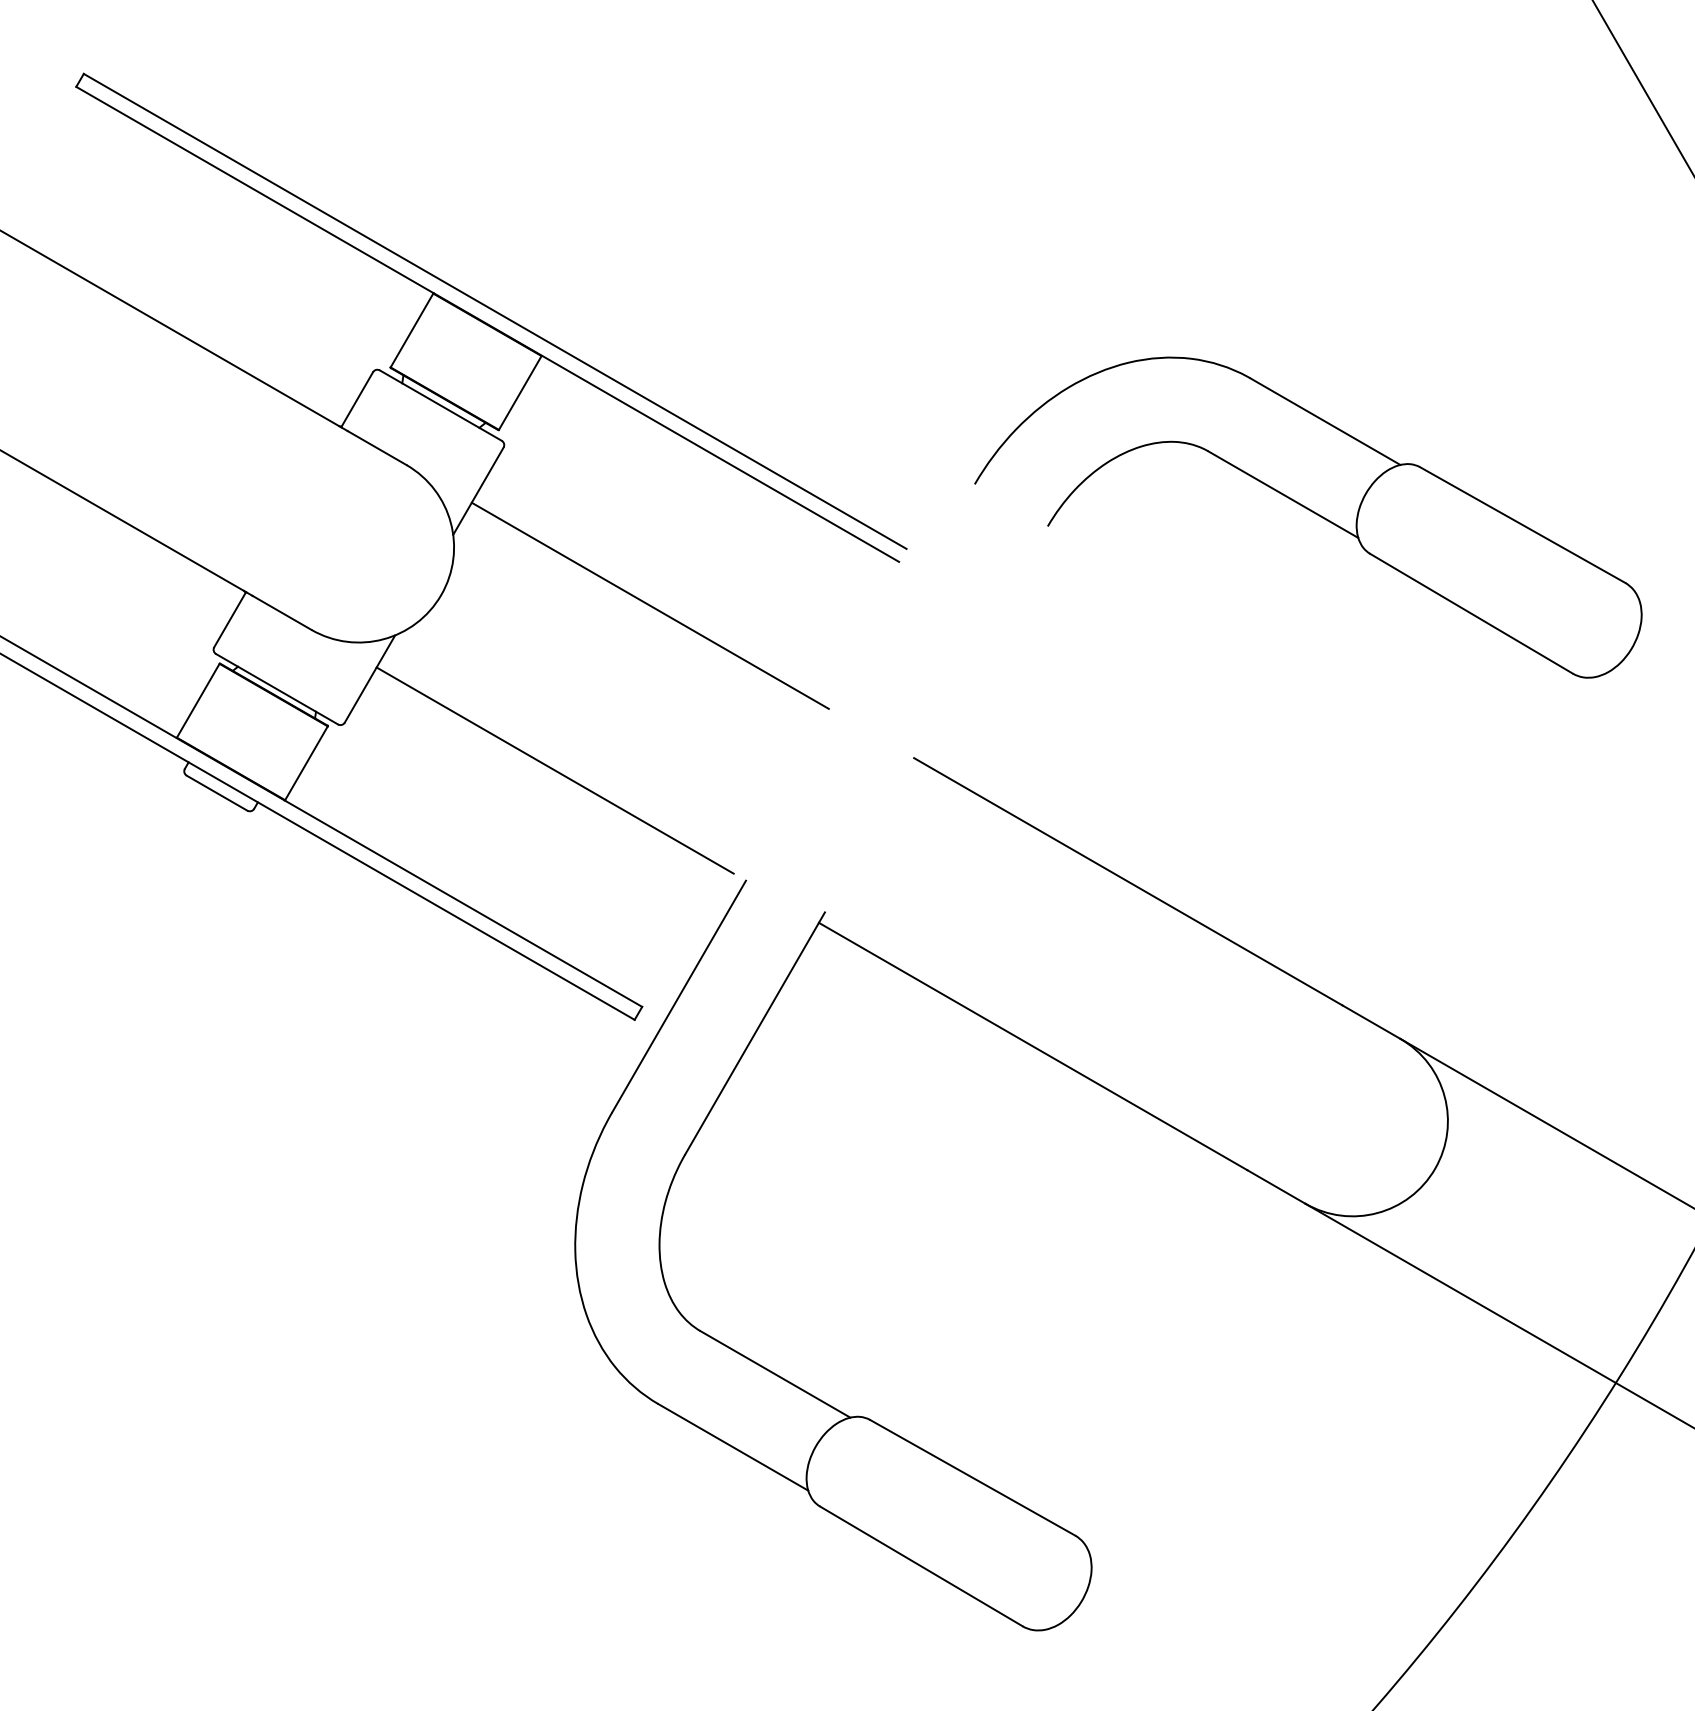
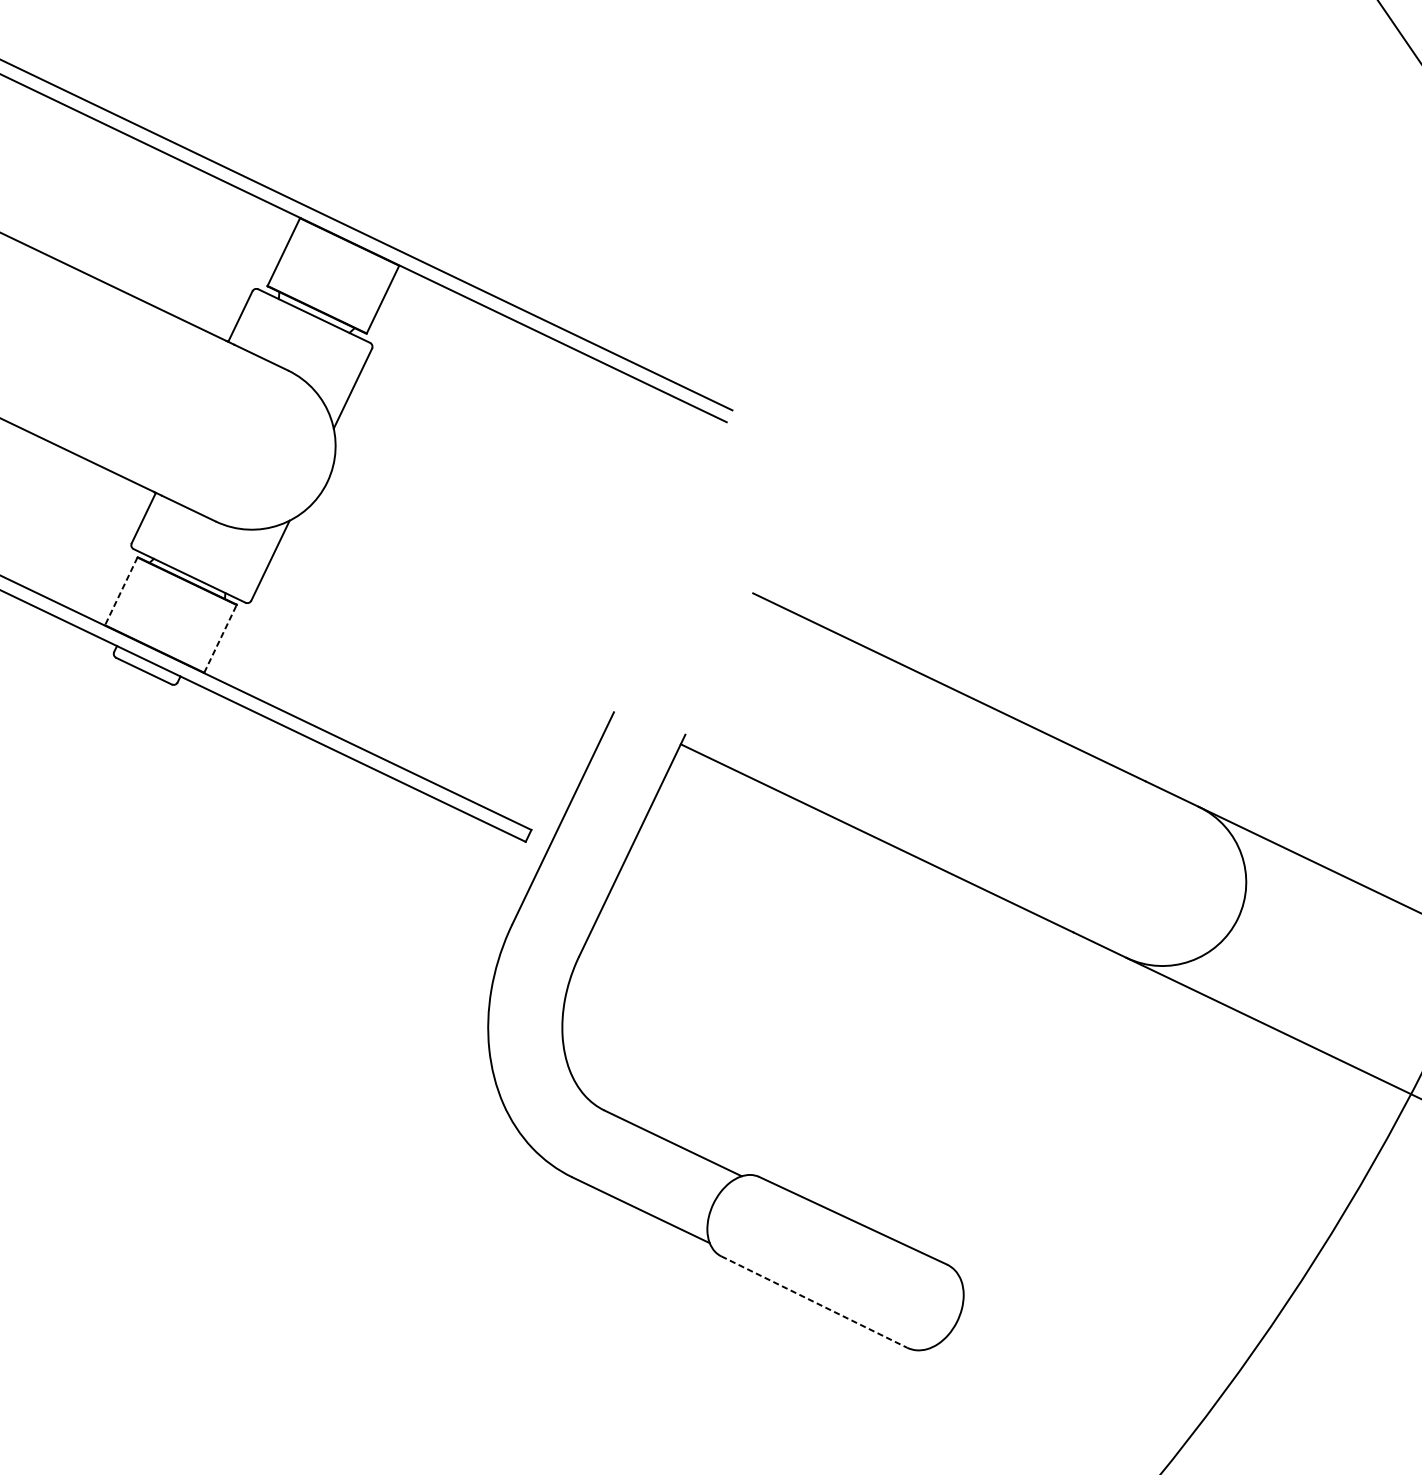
part: (1310, 511) -> (1084, 350), removed
line: (649, 605) -> (510, 477), removed
line: (198, 700) -> (121, 591), solid -> dashed
line: (306, 763) -> (220, 639), solid -> dashed
line: (554, 770) -> (438, 628), removed
line: (921, 1566) -> (814, 1302), solid -> dashed

